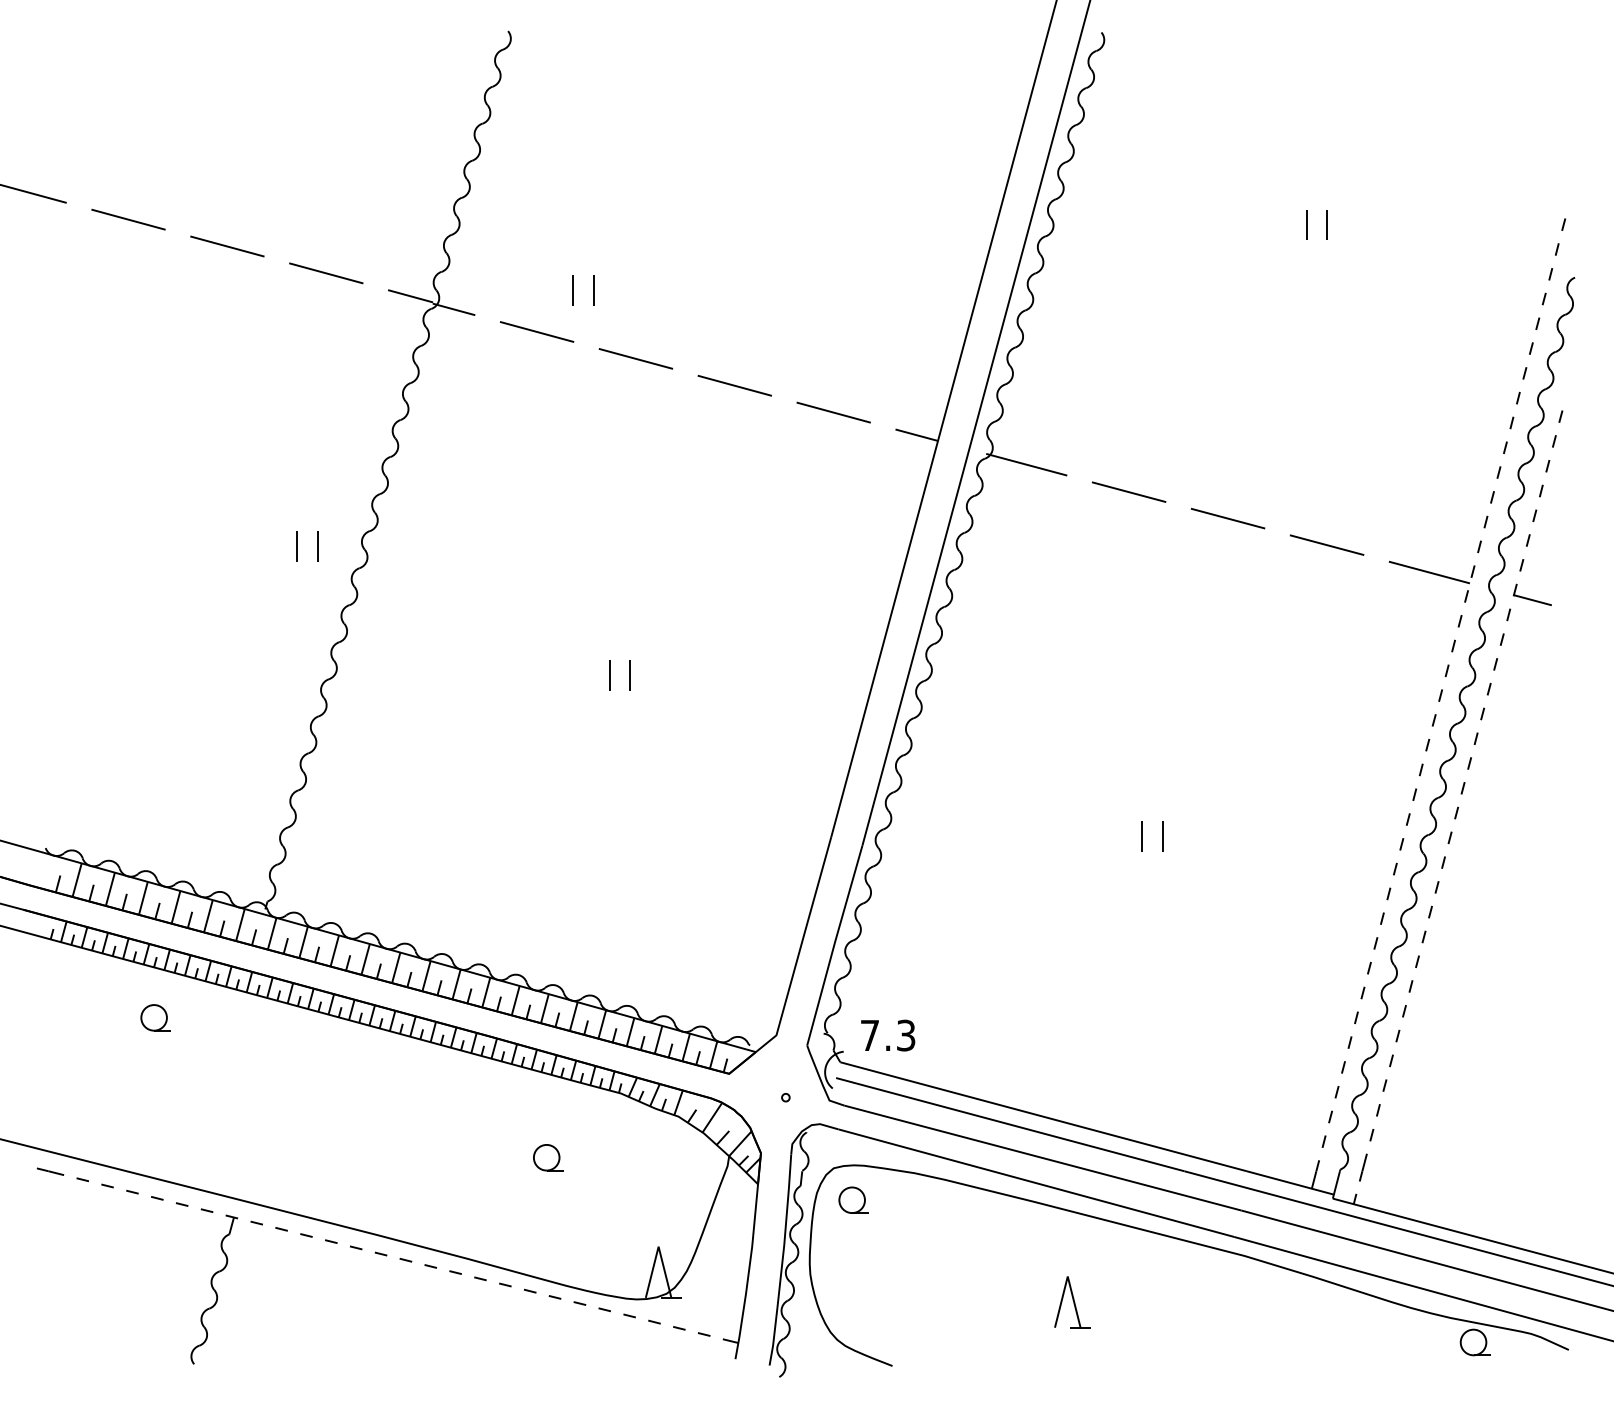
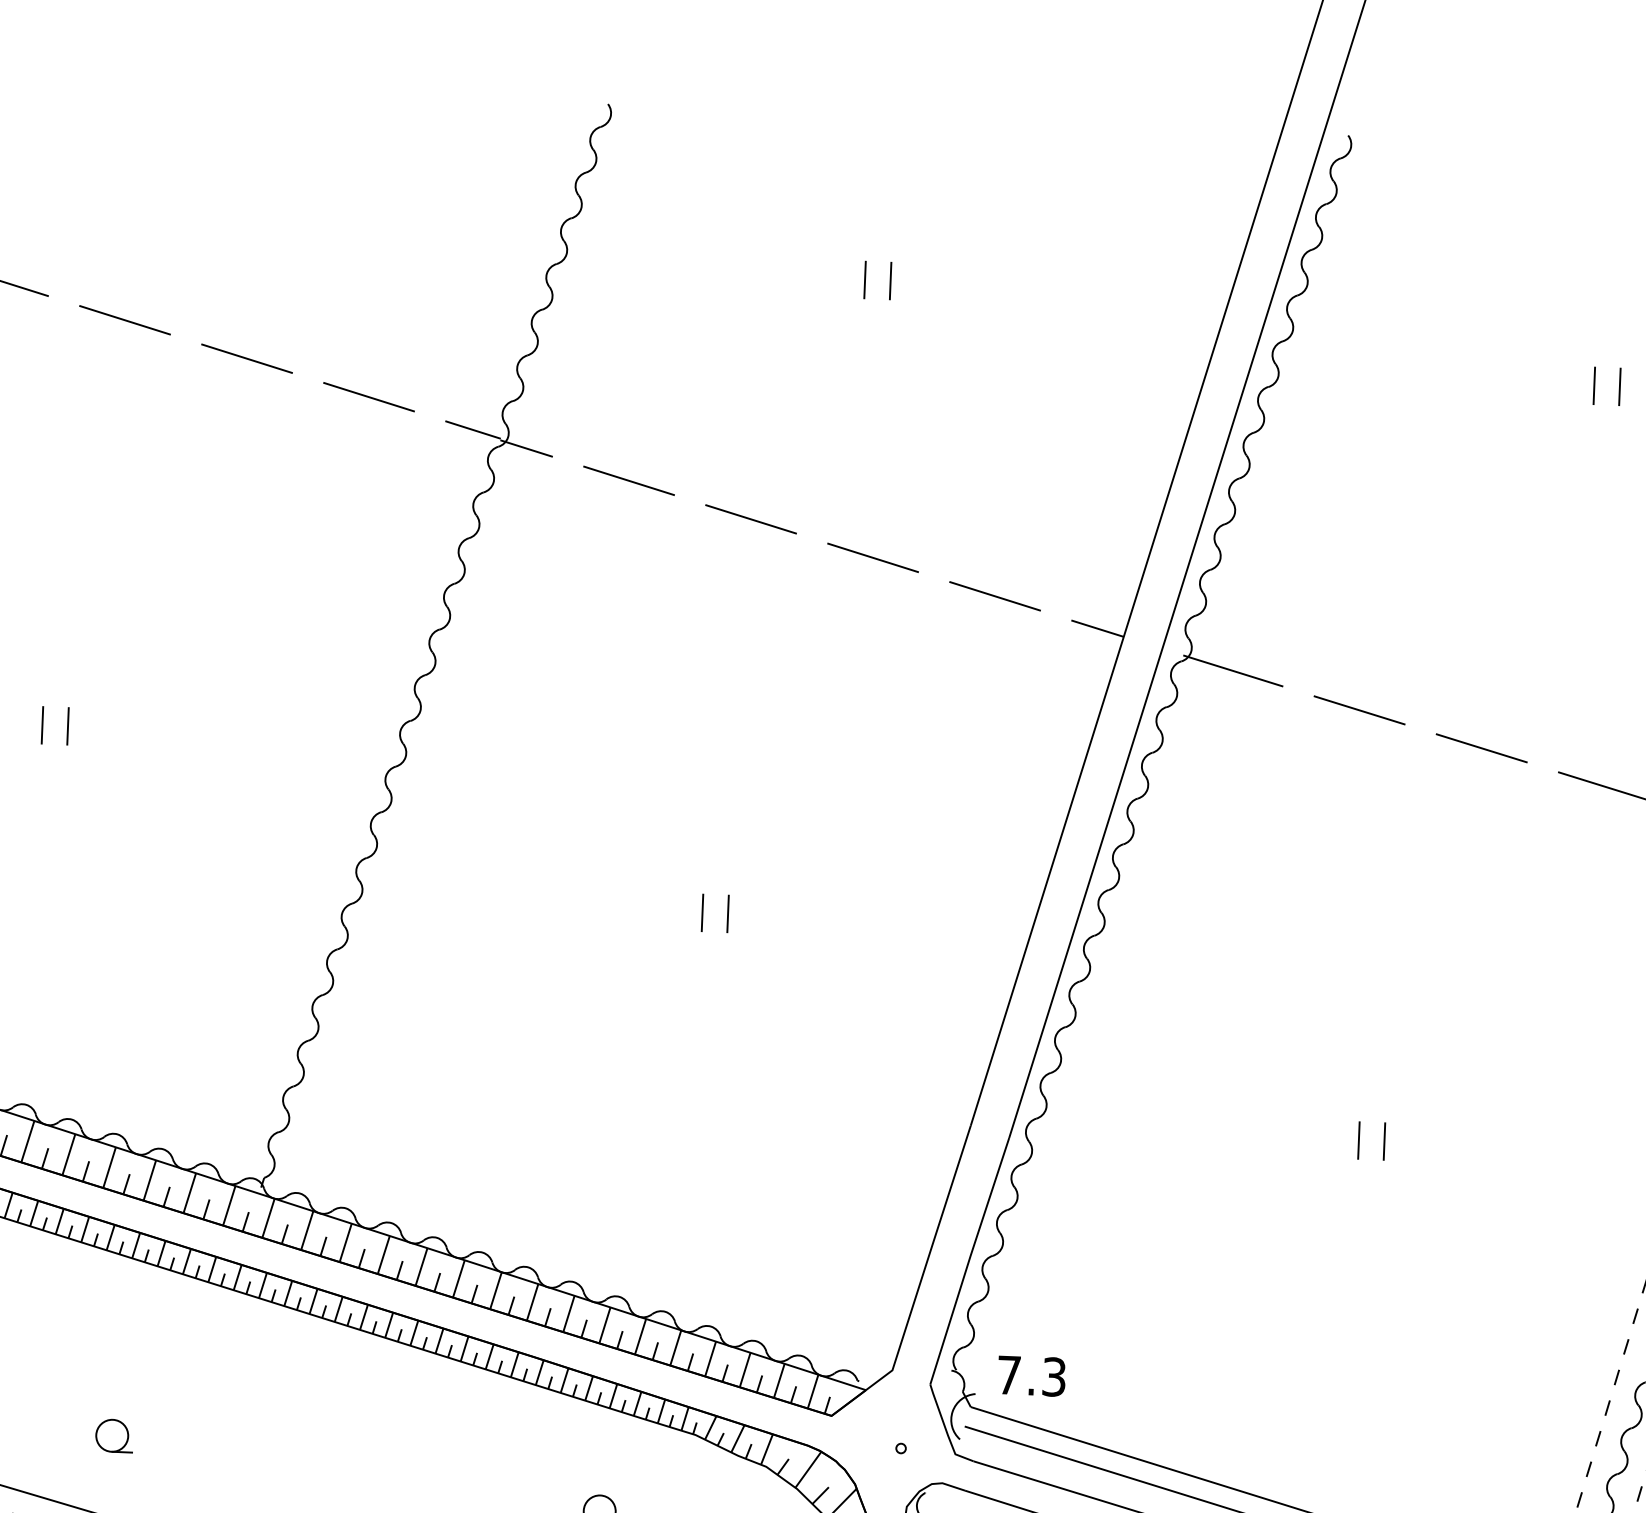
part: (573, 290) -> (865, 279), moved
part: (297, 546) -> (42, 725), moved
part: (155, 1017) -> (113, 1435), moved

